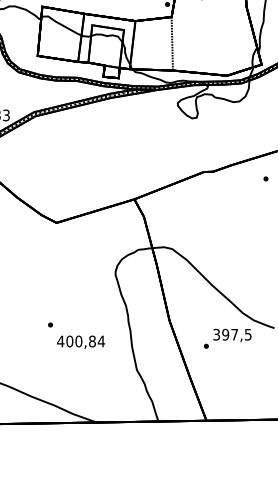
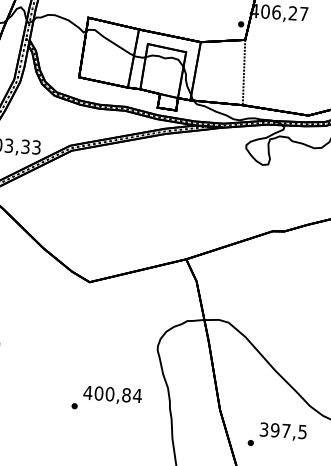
text: (227, 338) -> (277, 435), moved
text: (81, 341) -> (113, 394), moved

